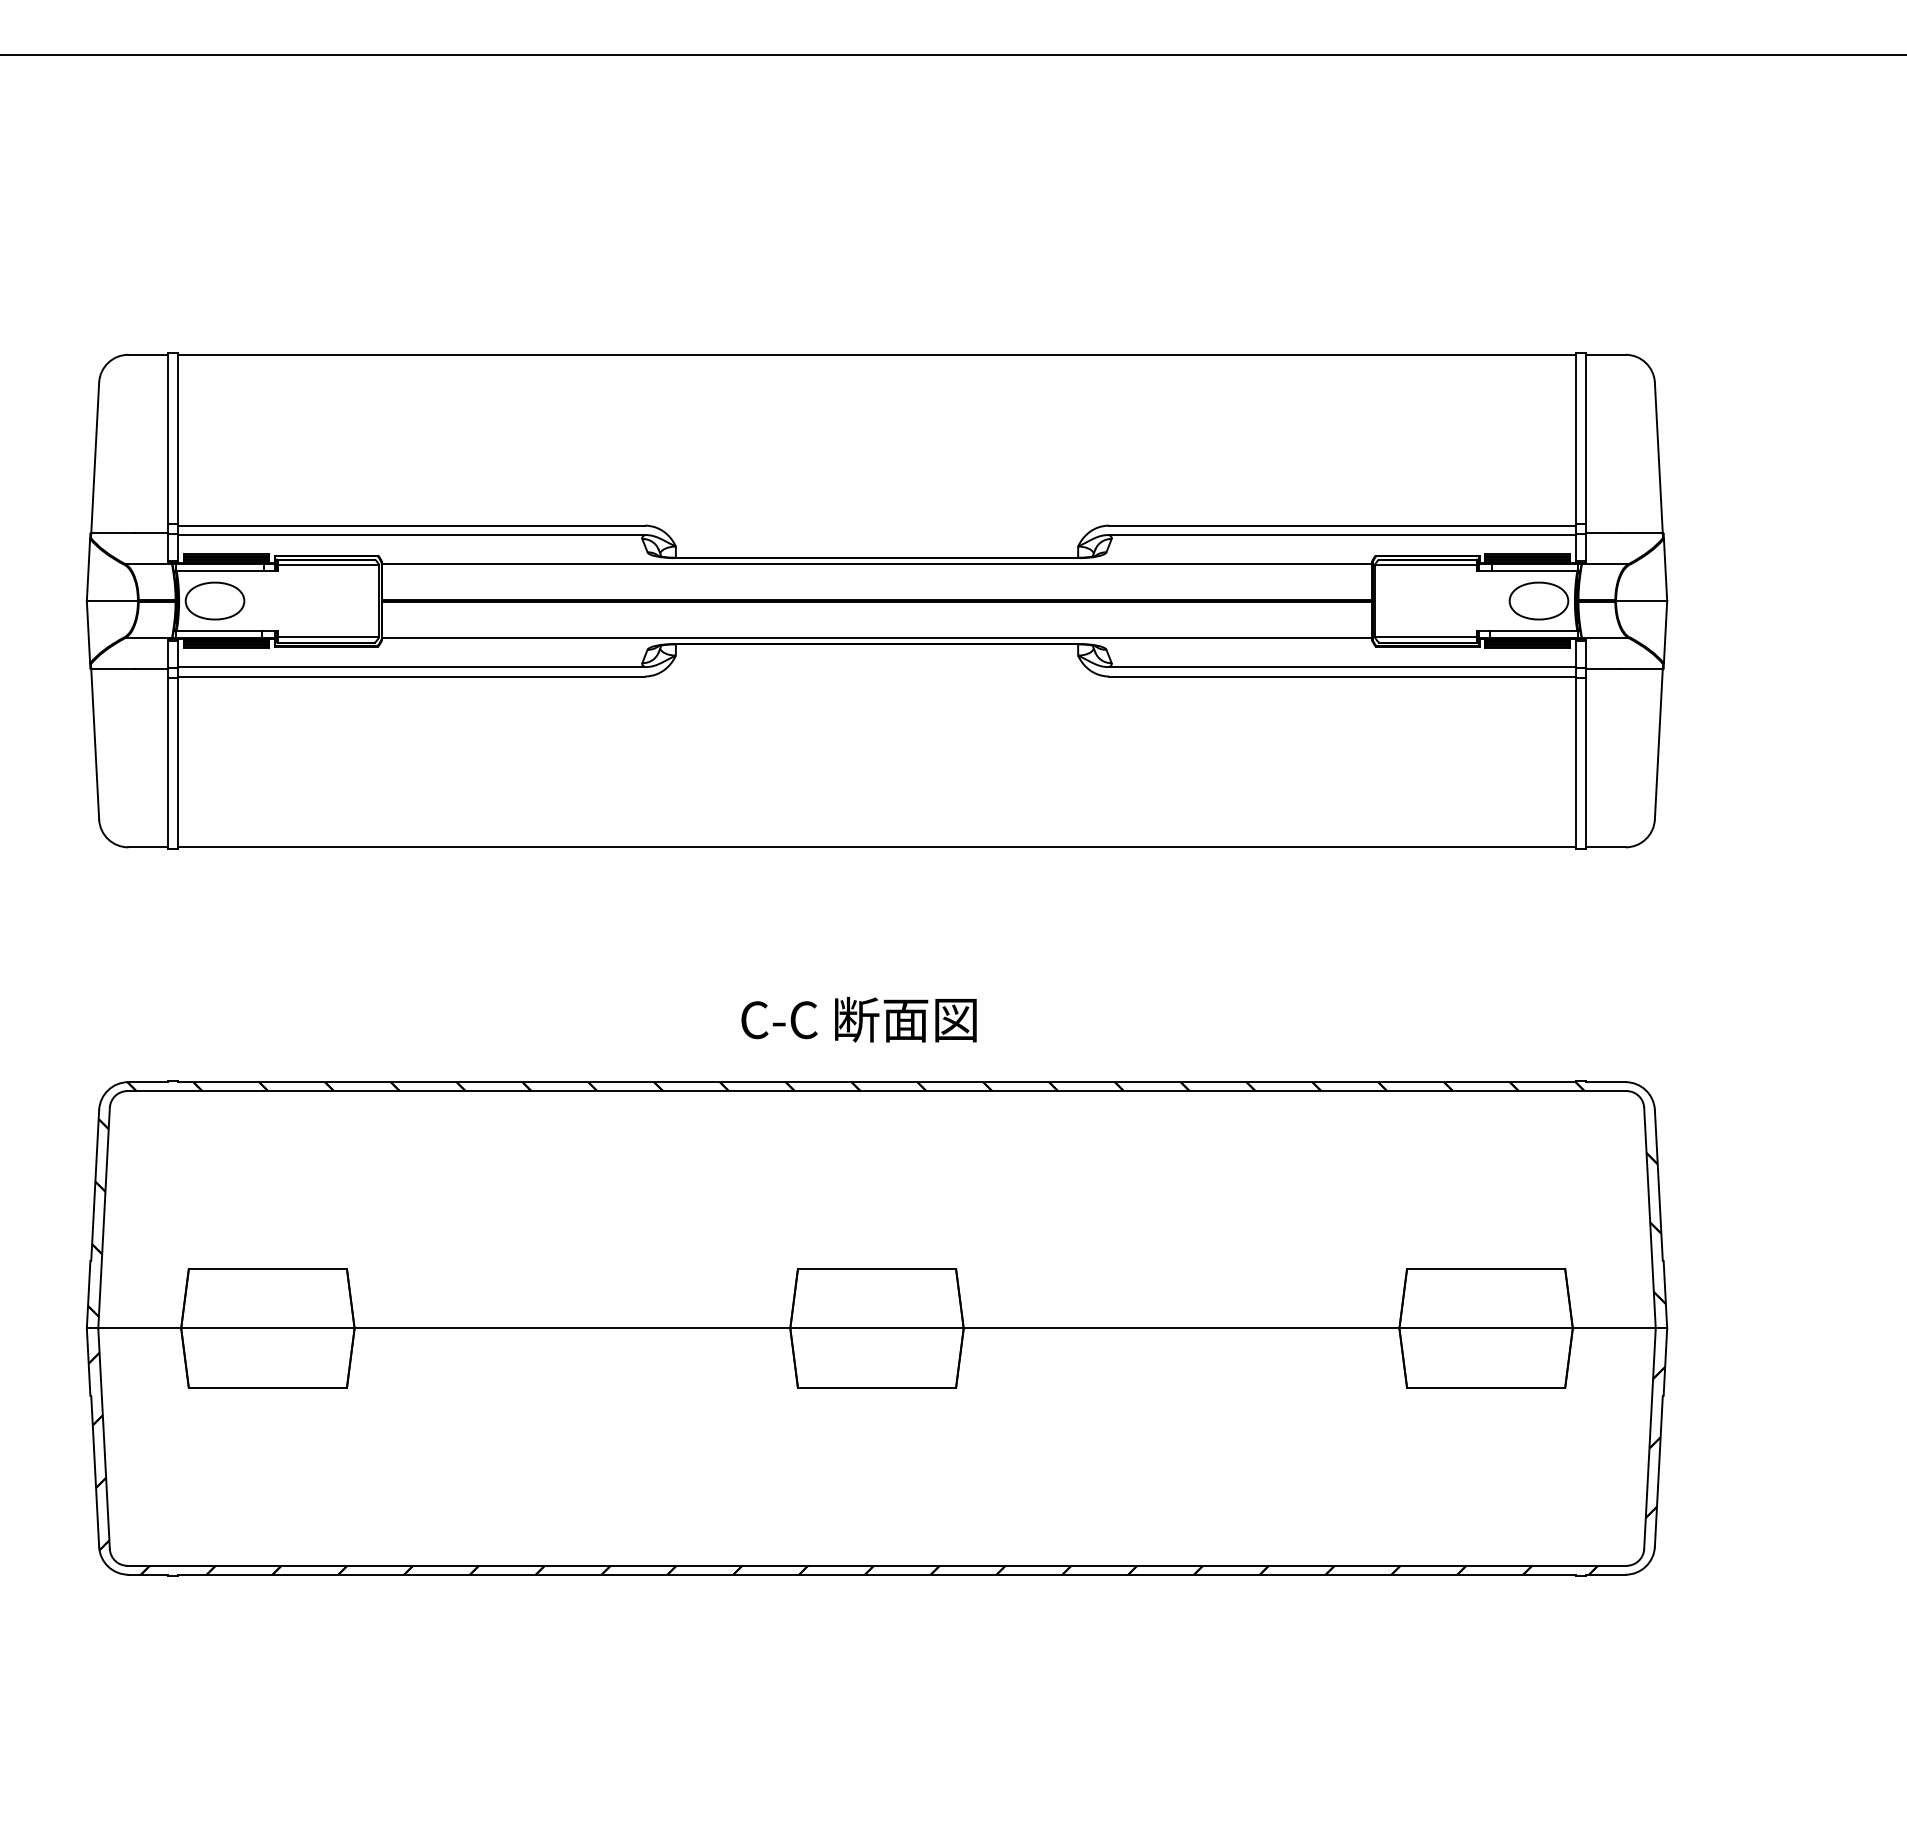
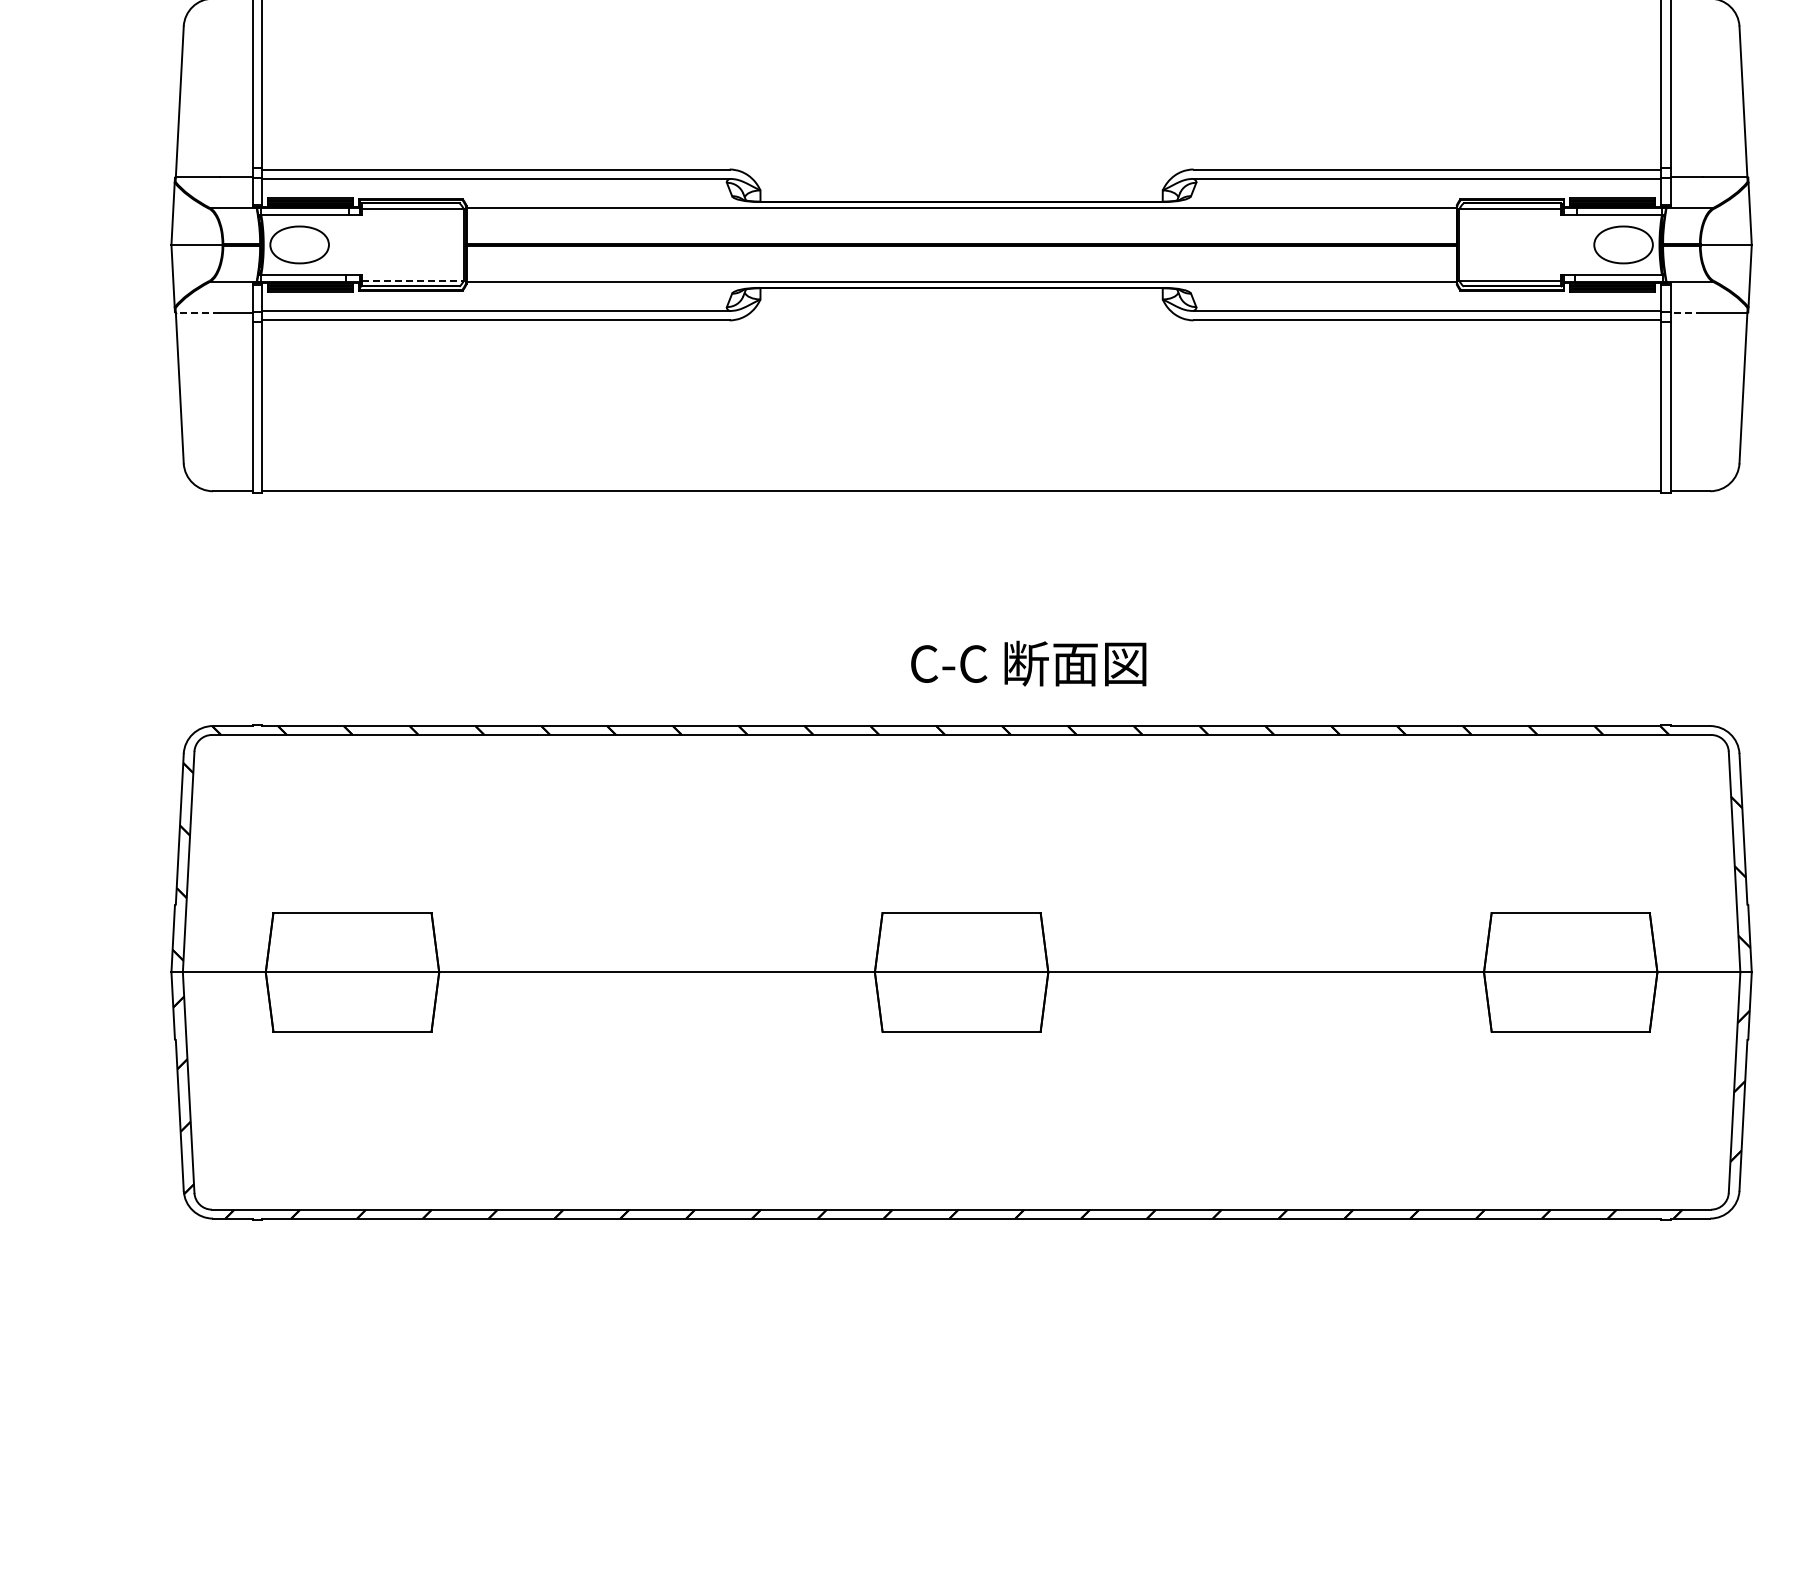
line: (328, 636) -> (413, 280), solid -> dashed
line: (113, 668) -> (198, 312), solid -> dashed
line: (1601, 668) -> (1686, 312), solid -> dashed
text: (858, 1019) -> (1028, 663), moved

